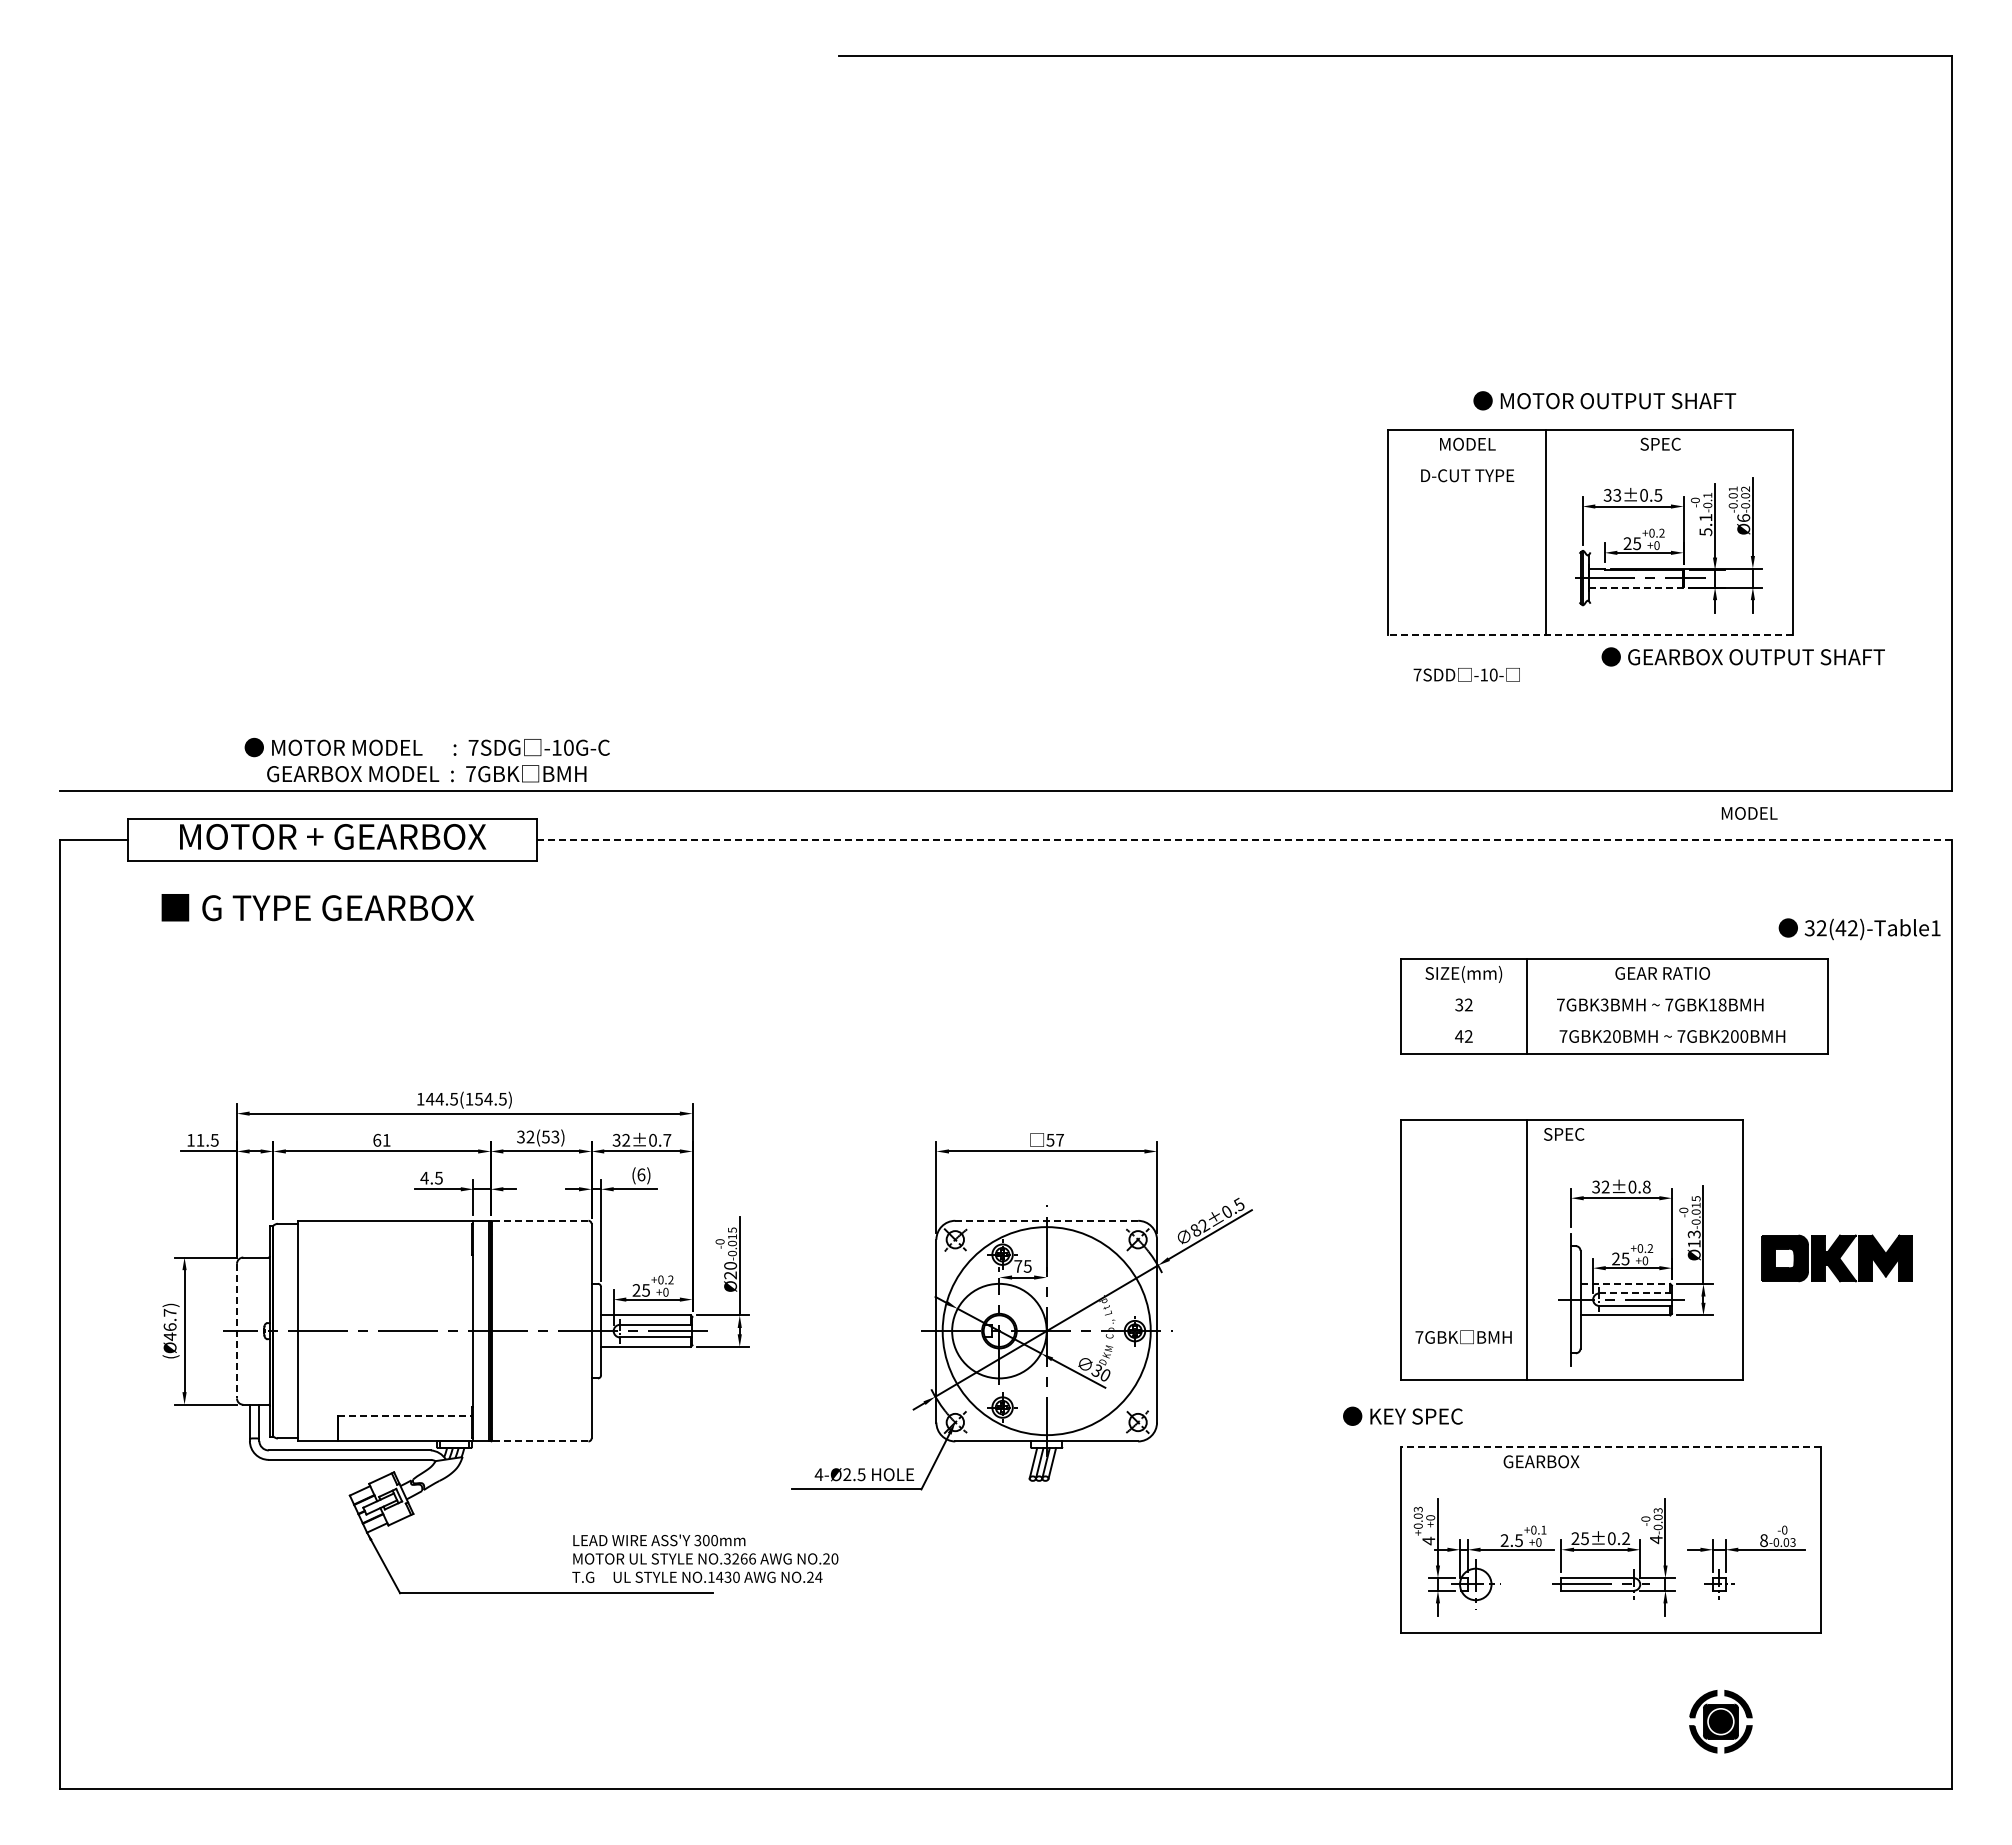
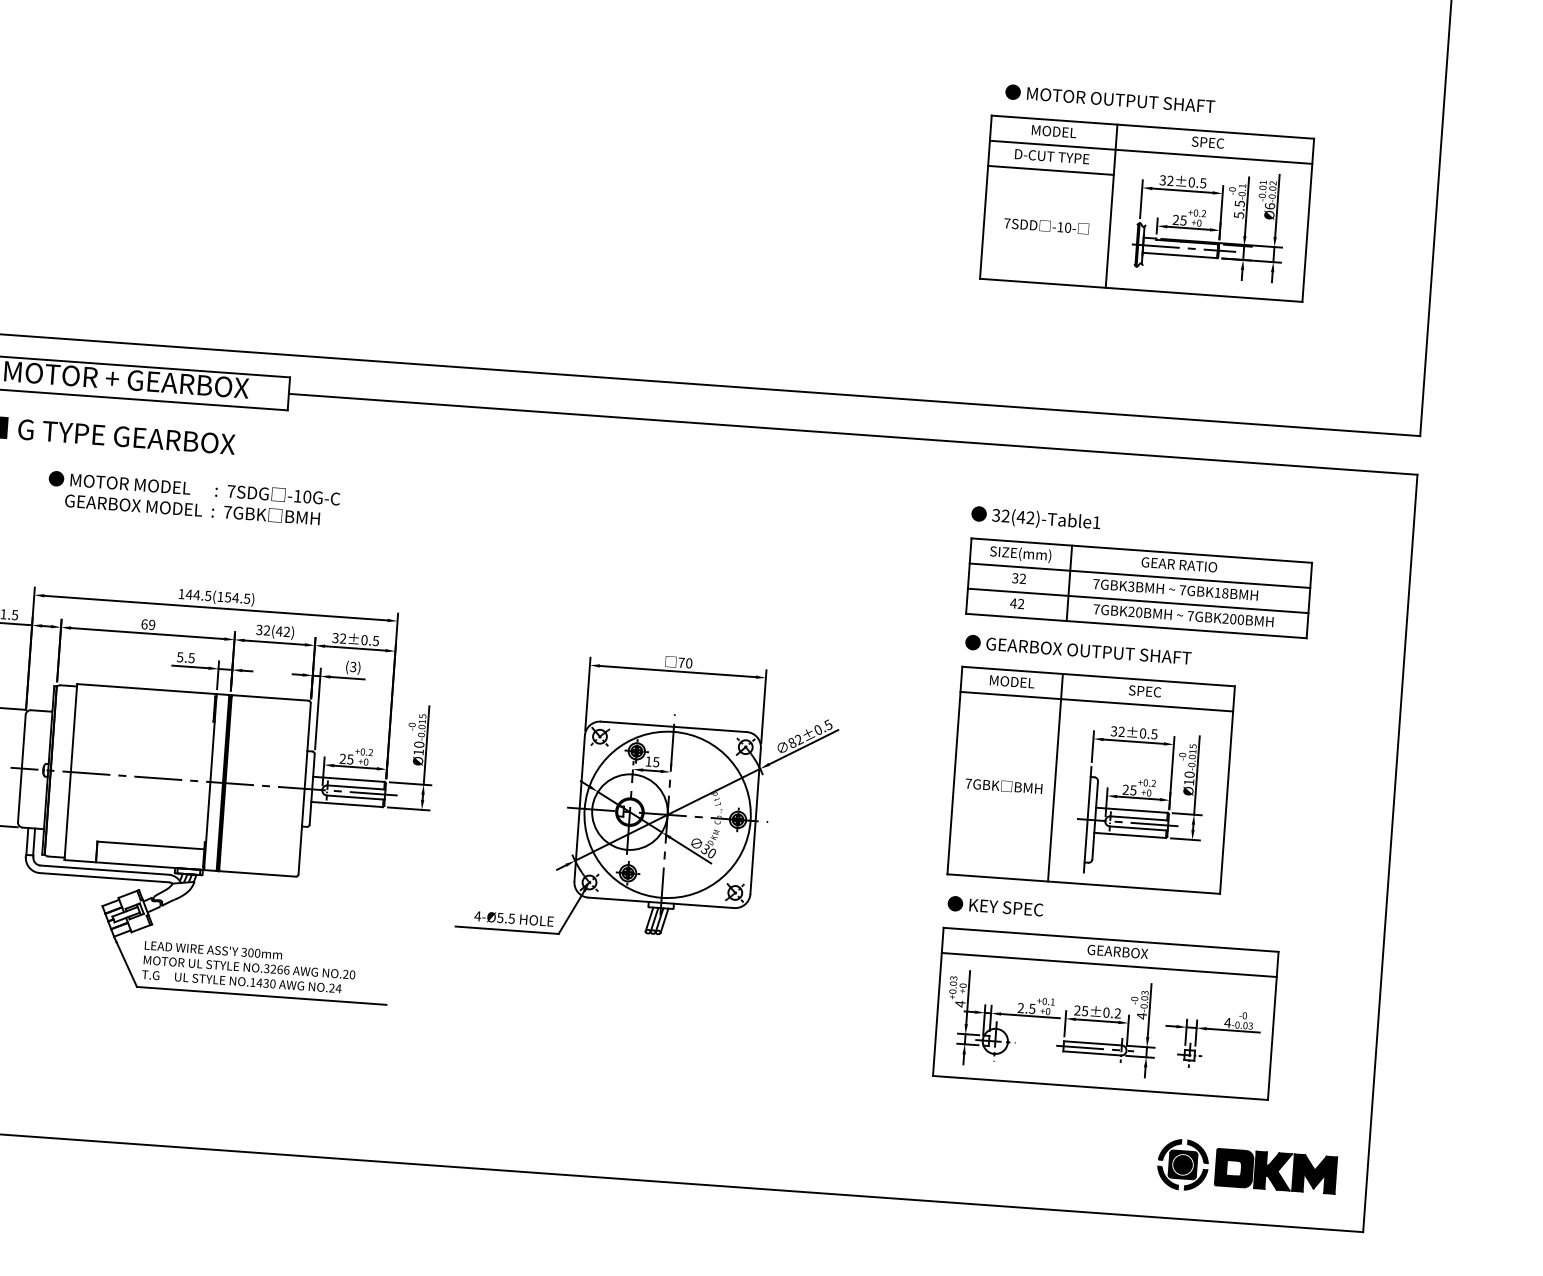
text: (1604, 400) -> (1109, 98), moved
line: (1590, 461) -> (1151, 152), added
line: (1467, 492) -> (1051, 170), added
text: (1617, 495) -> (1170, 181), 33±0.5 -> 32±0.5
text: (1705, 517) -> (1239, 203), 5.1 -> 5.5
line: (1635, 587) -> (1179, 255), dashed -> solid
line: (1590, 634) -> (1141, 290), dashed -> solid
text: (1742, 656) -> (1077, 649), moved
text: (1466, 674) -> (1046, 225), moved
text: (426, 759) -> (193, 498), moved
text: (1749, 813) -> (1012, 681), moved
line: (1244, 839) -> (853, 434), dashed -> solid
text: (1859, 929) -> (1035, 519), moved
line: (1614, 990) -> (1139, 575), added
line: (1614, 1022) -> (1138, 601), added
text: (1564, 1134) -> (1145, 691), moved
text: (550, 1136) -> (283, 631), 32(53) -> 32(42)
text: (386, 1139) -> (152, 624), 61 -> 69
text: (1054, 1139) -> (684, 662), 57 -> 70
text: (667, 1140) -> (376, 641), 0.7 -> 0.5
line: (1571, 1151) -> (1096, 701), added
text: (641, 1174) -> (353, 666), (6) -> (3)
text: (424, 1177) -> (180, 656), 4.5 -> 5.5
text: (1646, 1186) -> (1154, 733), 32±0.8 -> 32±0.5
line: (539, 1220) -> (269, 697), dashed -> solid
line: (1047, 1220) -> (674, 726), dashed -> solid
text: (1694, 1234) -> (1189, 774), Ø13 -> Ø10
part: (1836, 1258) -> (1275, 1171), moved
text: (1018, 1266) -> (648, 761), 75 -> 15
text: (730, 1275) -> (418, 752), Ø20 -> Ø10
line: (1625, 1283) -> (1131, 809), dashed -> solid
line: (1636, 1293) -> (1140, 818), dashed -> solid
line: (237, 1331) -> (22, 768), dashed -> solid
text: (1463, 1337) -> (1003, 786), moved
line: (404, 1415) -> (150, 845), dashed -> solid
text: (1402, 1415) -> (995, 905), moved
line: (539, 1441) -> (256, 873), dashed -> solid
line: (1611, 1447) -> (1111, 939), dashed -> solid
text: (1541, 1461) -> (1117, 951), moved
text: (847, 1474) -> (500, 917), 4-Ø2.5 -> 4-Ø5.5
line: (1611, 1478) -> (1109, 964), added
text: (1763, 1540) -> (1227, 1022), 8 -> 4
text: (705, 1558) -> (249, 967), moved

